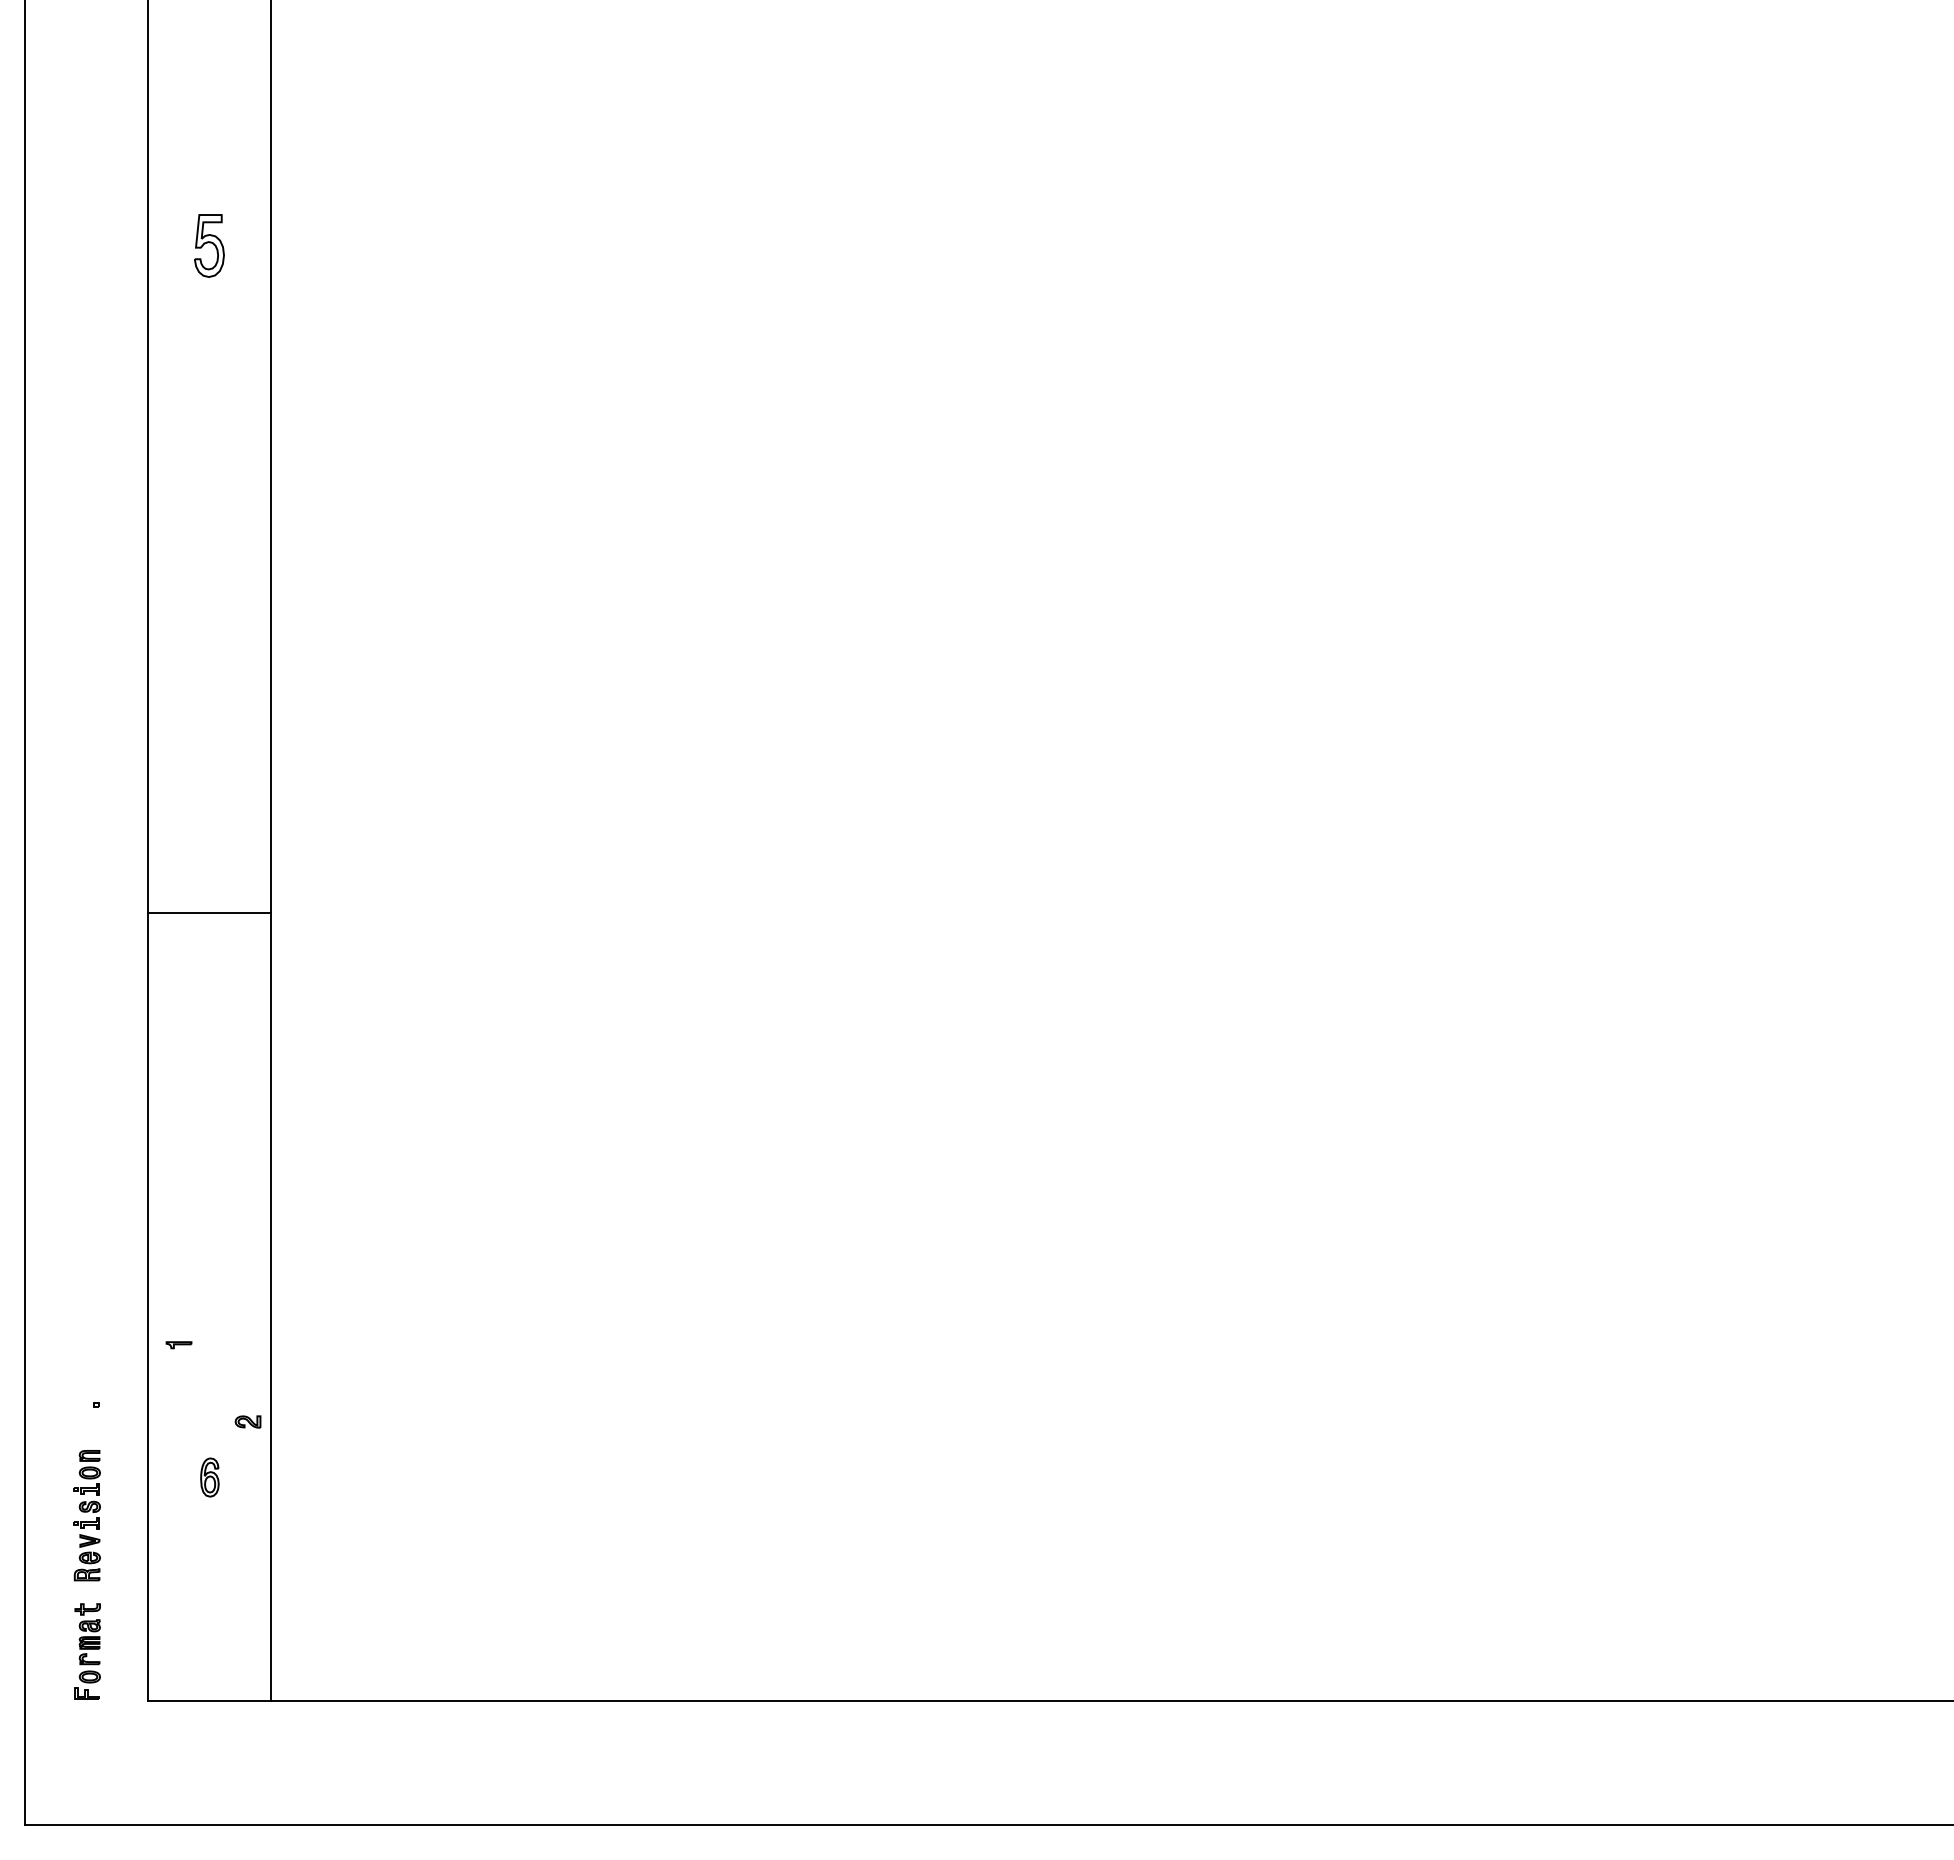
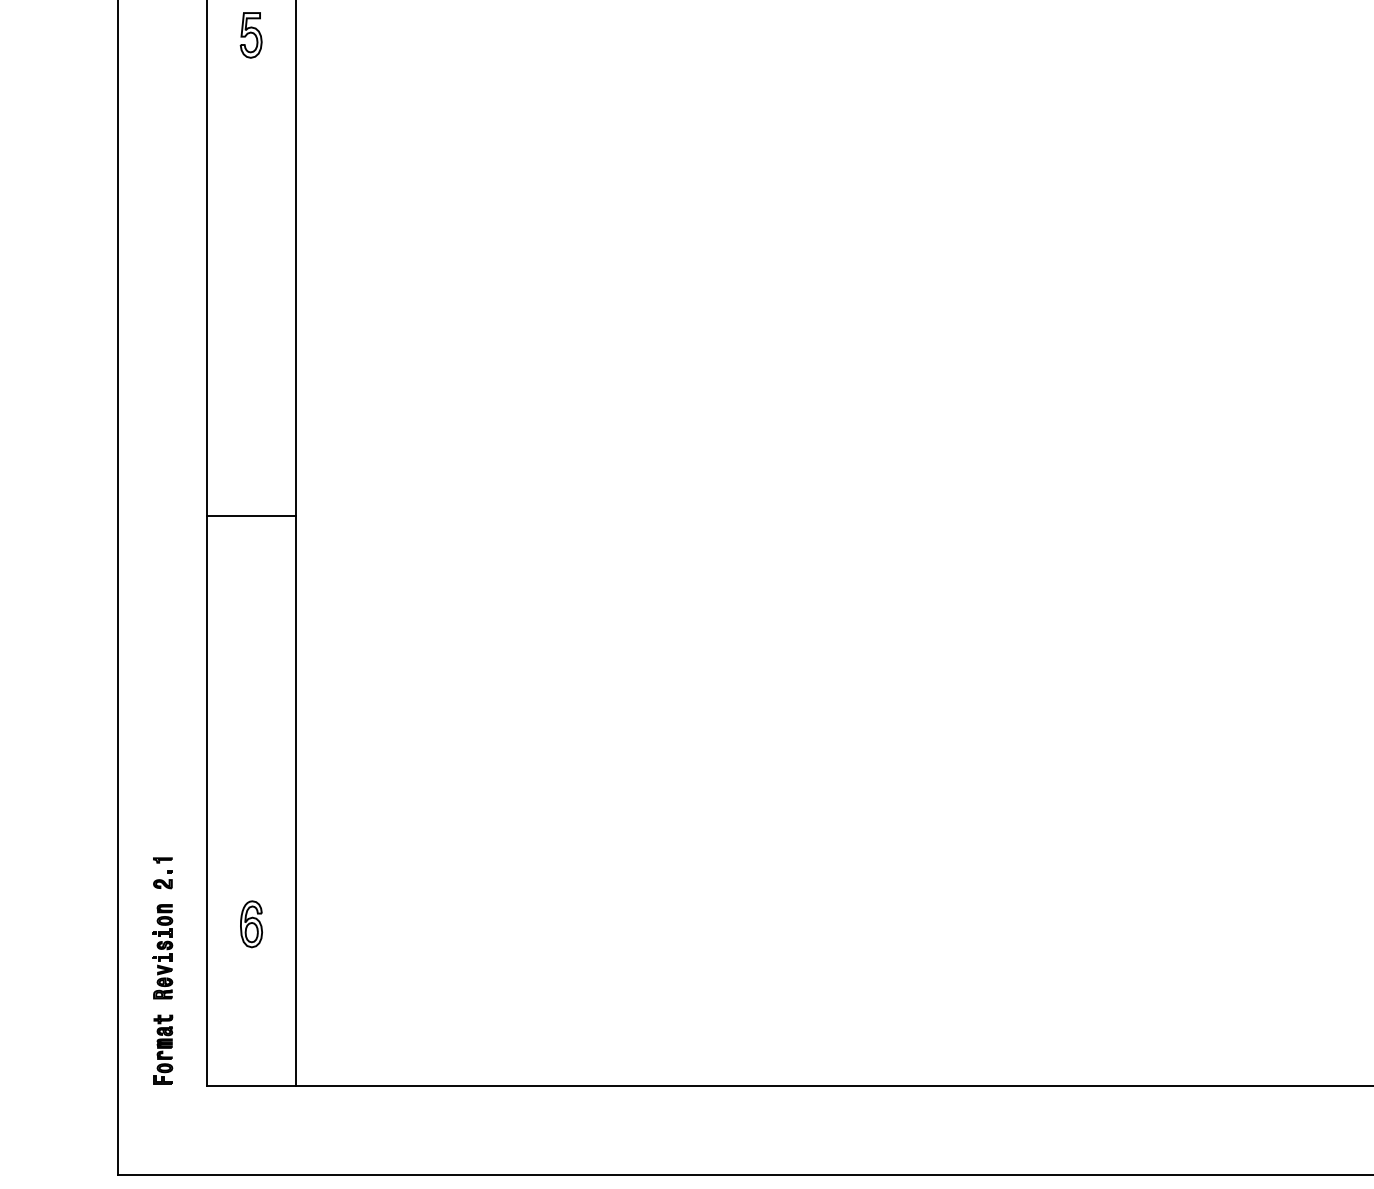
part: (178, 1345) -> (162, 860), moved
part: (247, 1421) -> (162, 883), moved
part: (209, 1477) -> (251, 924), size x1.67

